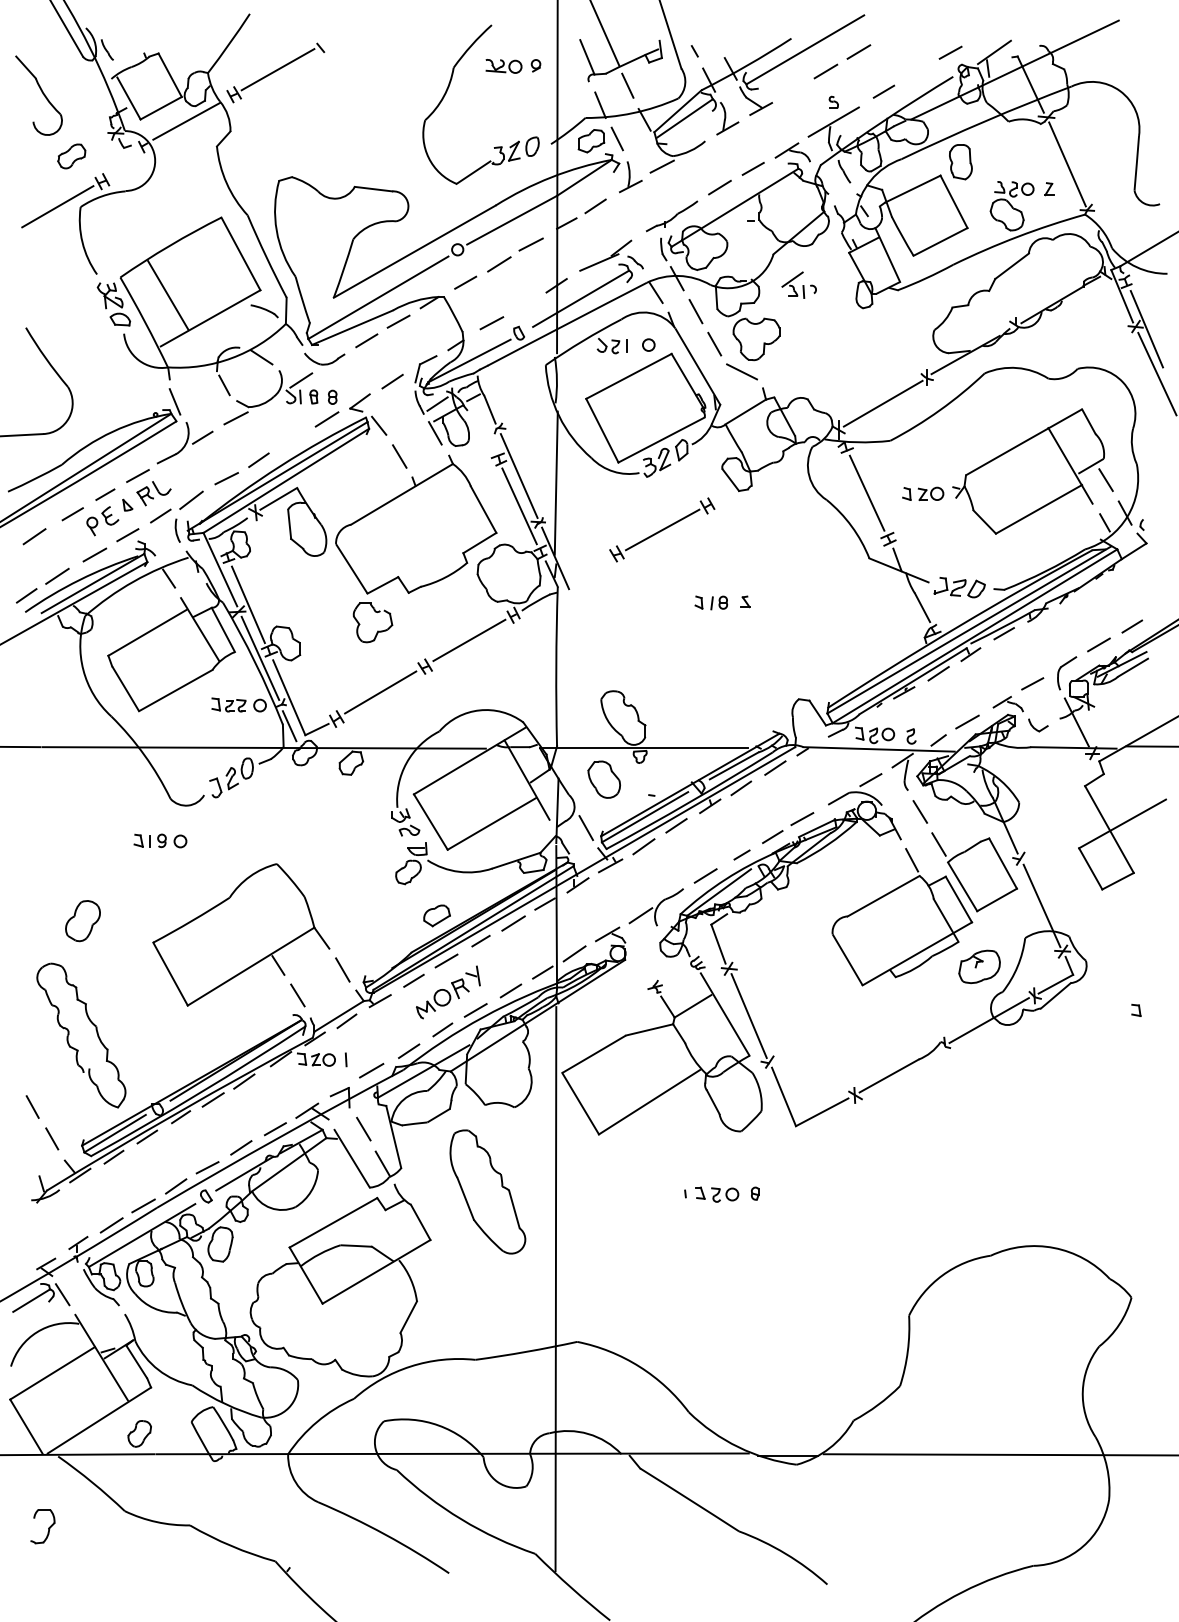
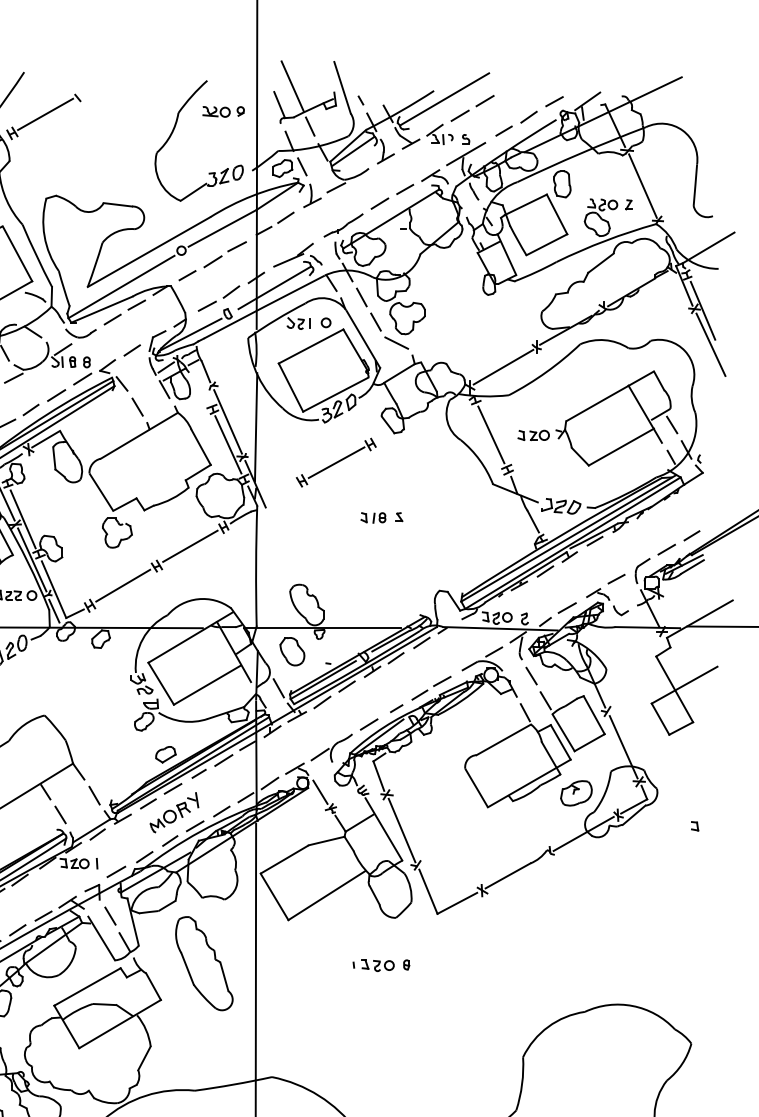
line: (916, 73) -> (528, 117), added
part: (798, 284) -> (439, 133), moved
line: (523, 304) -> (231, 292), added
line: (292, 441) -> (56, 395), added
line: (640, 965) -> (319, 792), added

